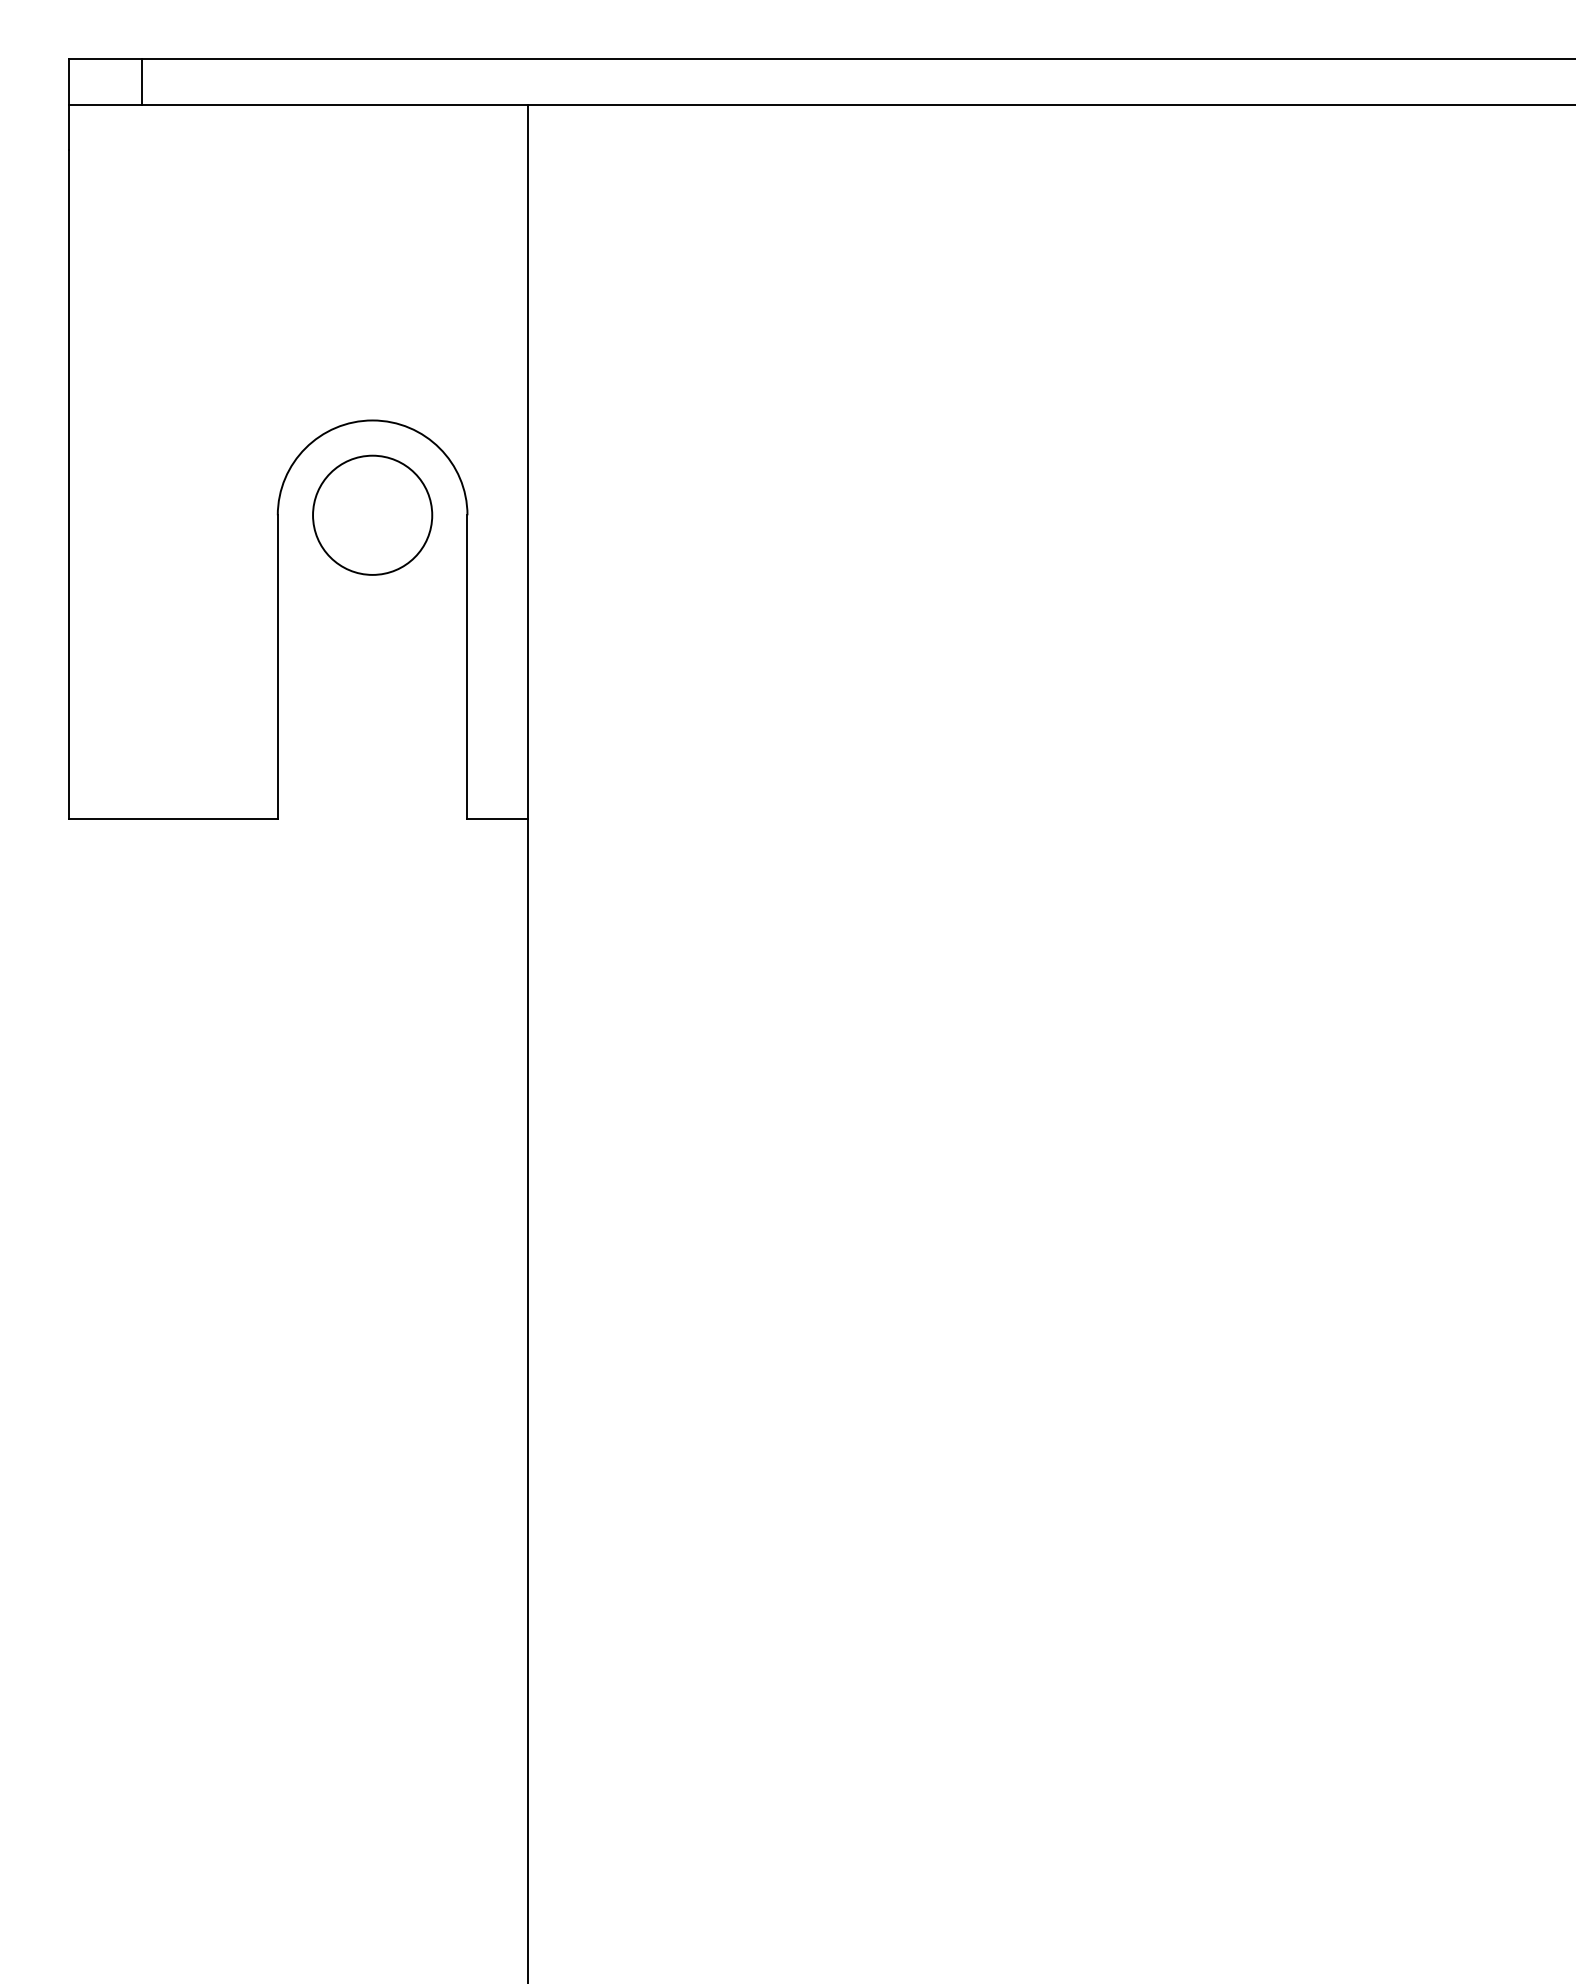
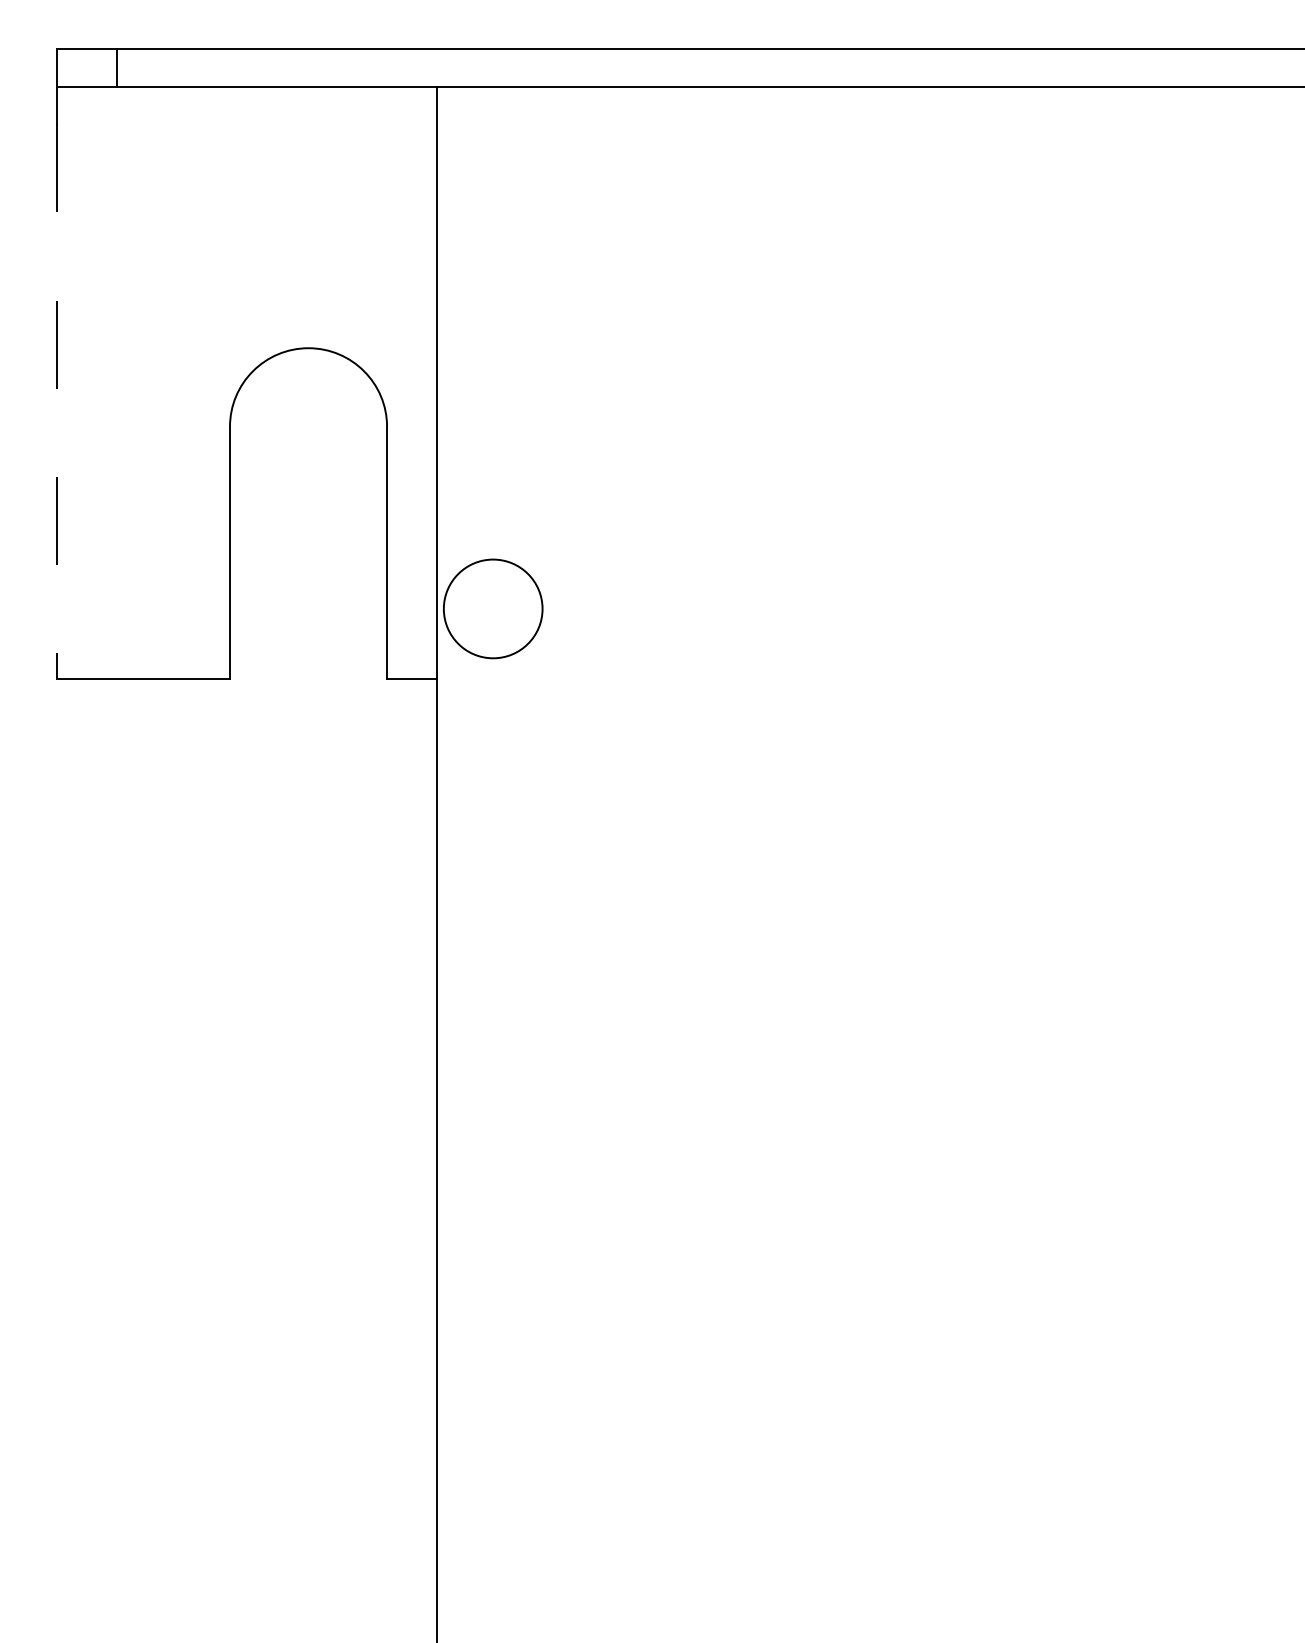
line: (68, 484) -> (56, 401), solid -> dashed
circle: (372, 514) -> (493, 608), moved

